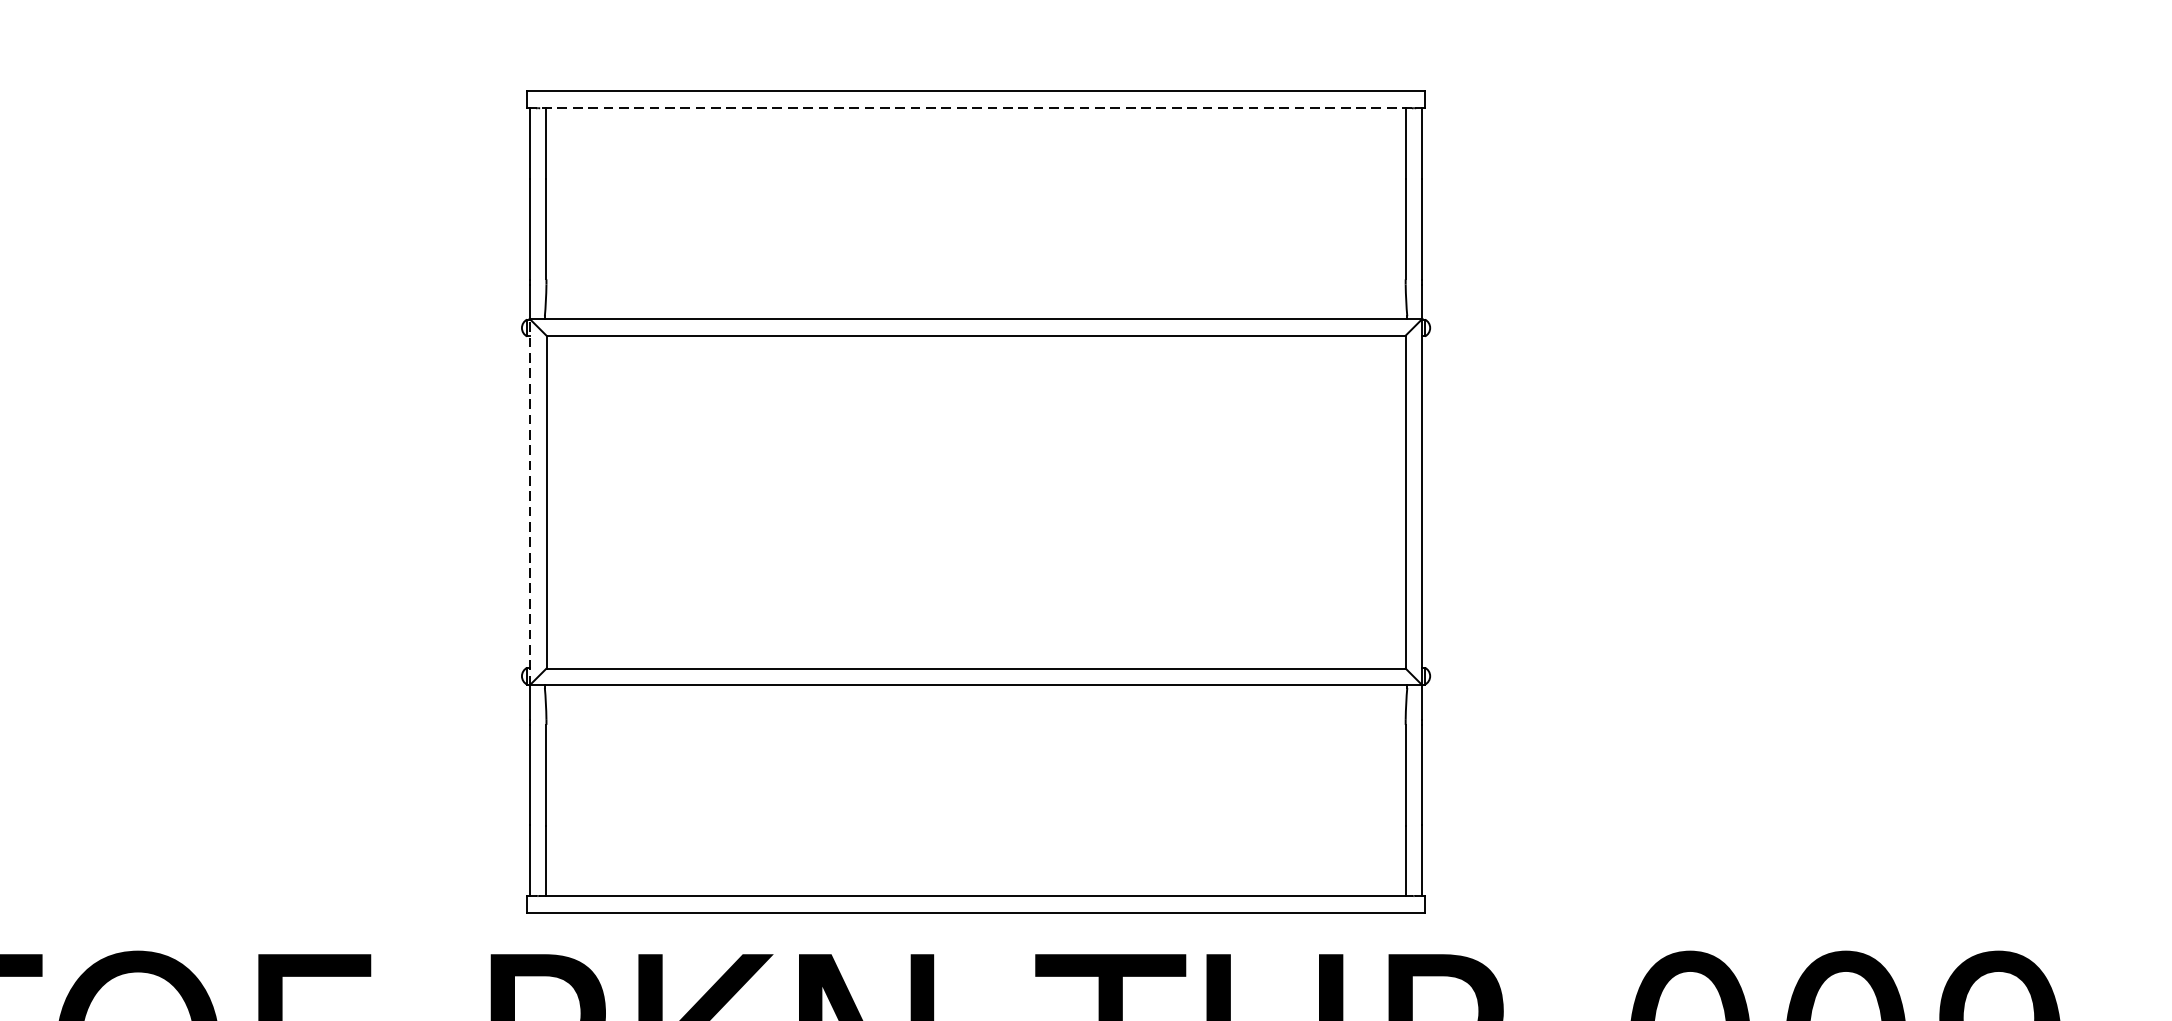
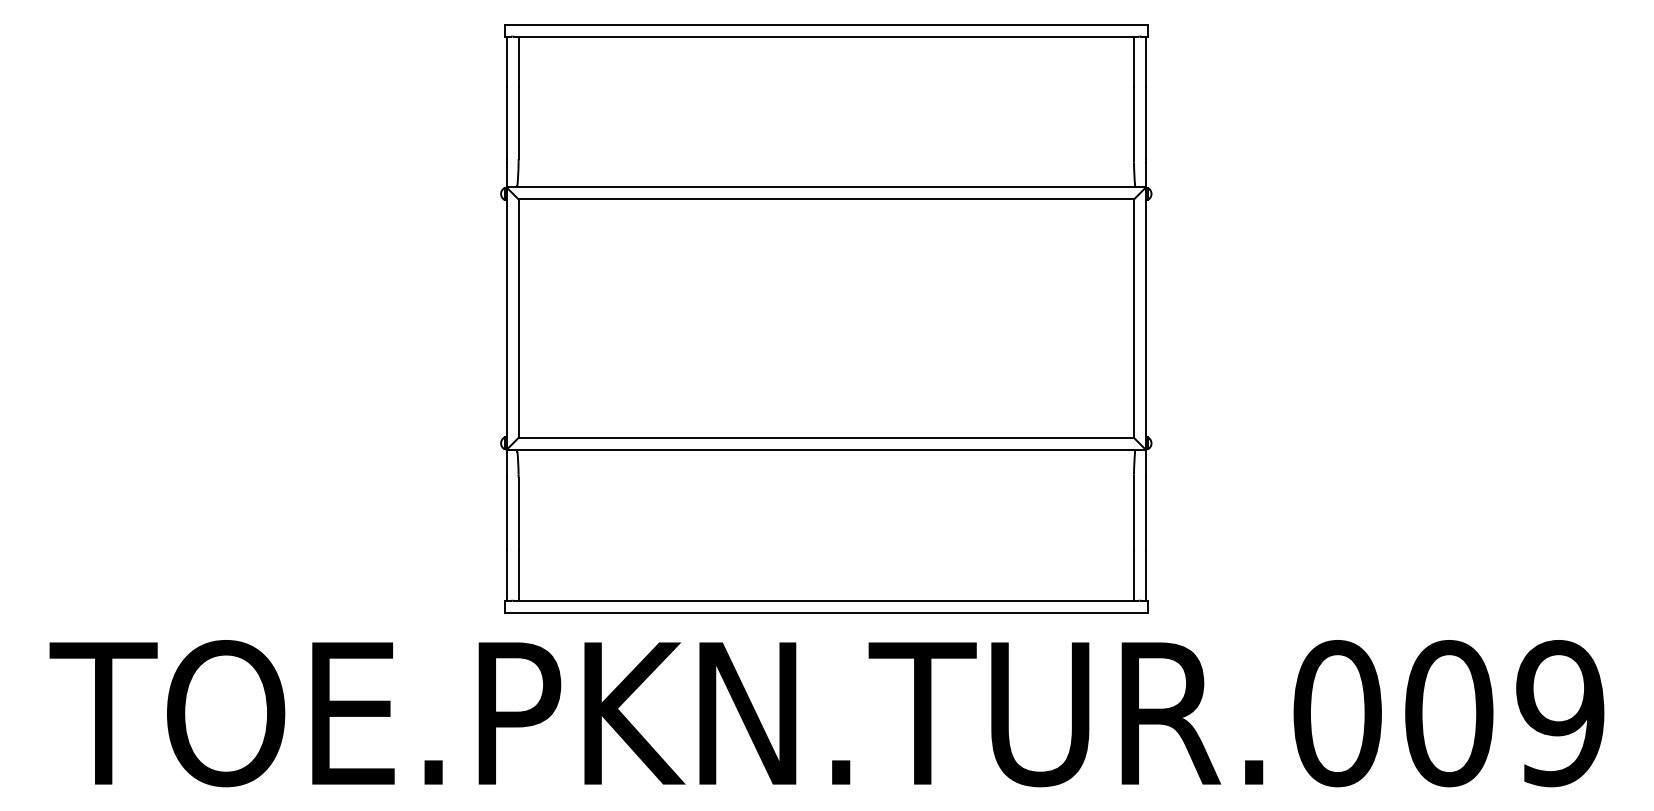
line: (974, 108) -> (825, 36), dashed -> solid
line: (529, 501) -> (506, 318), dashed -> solid

